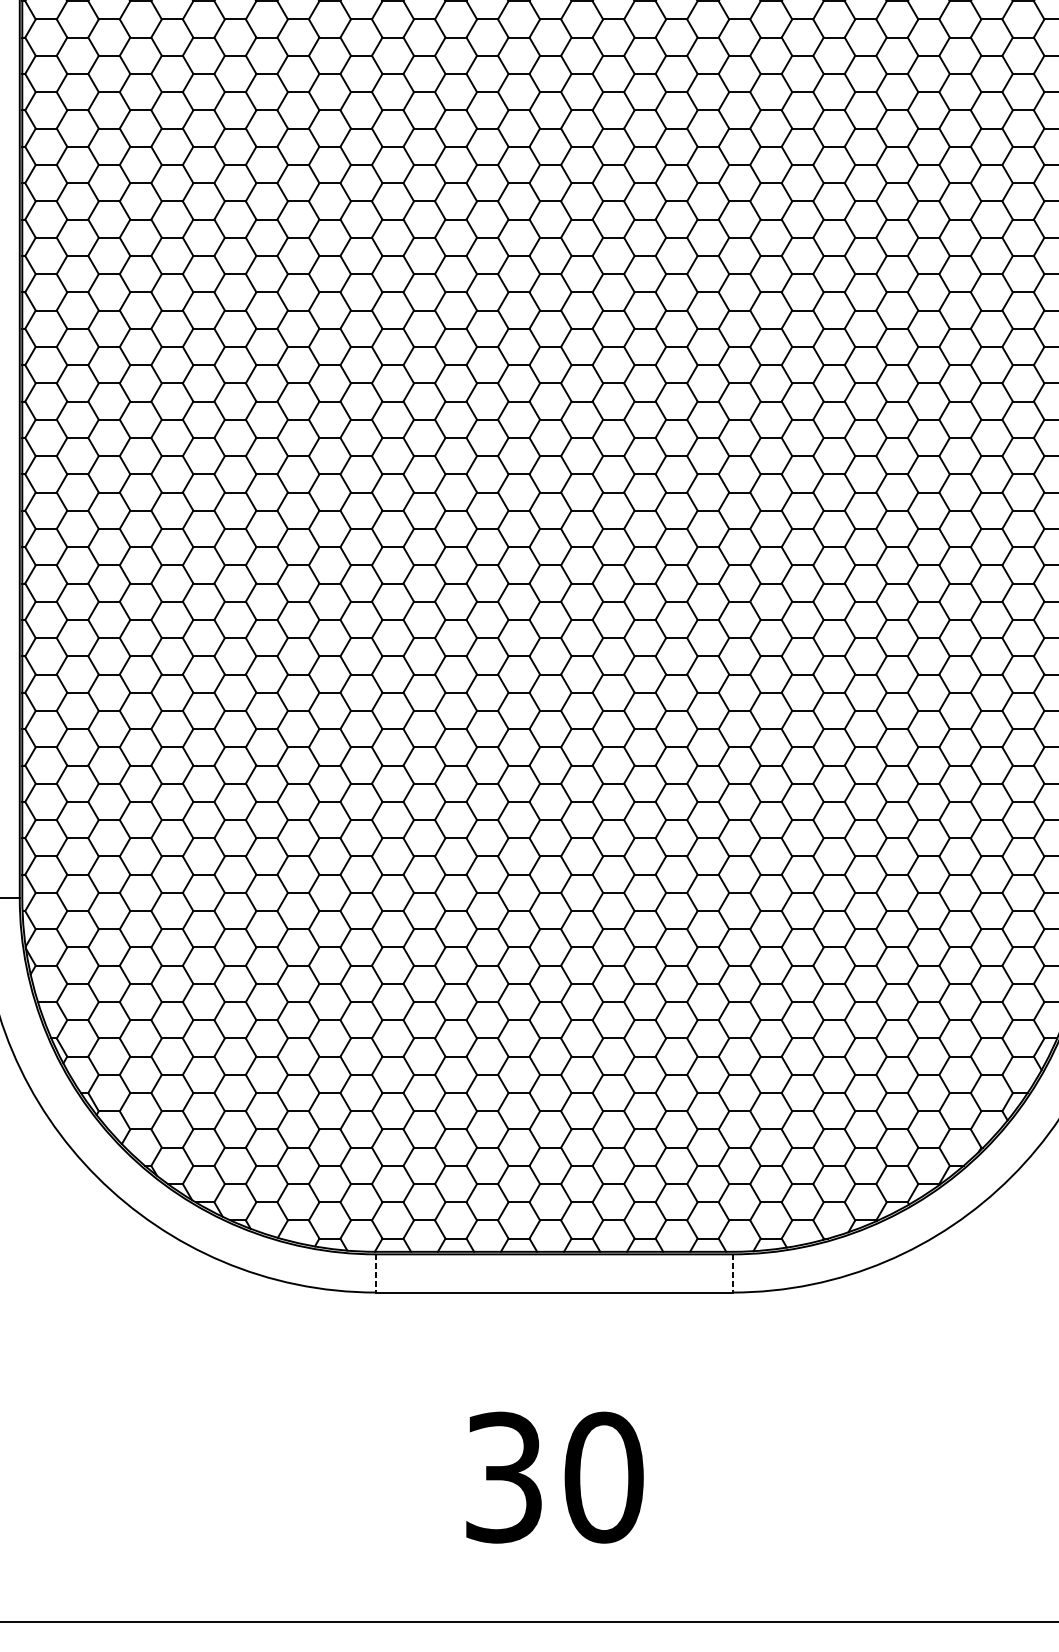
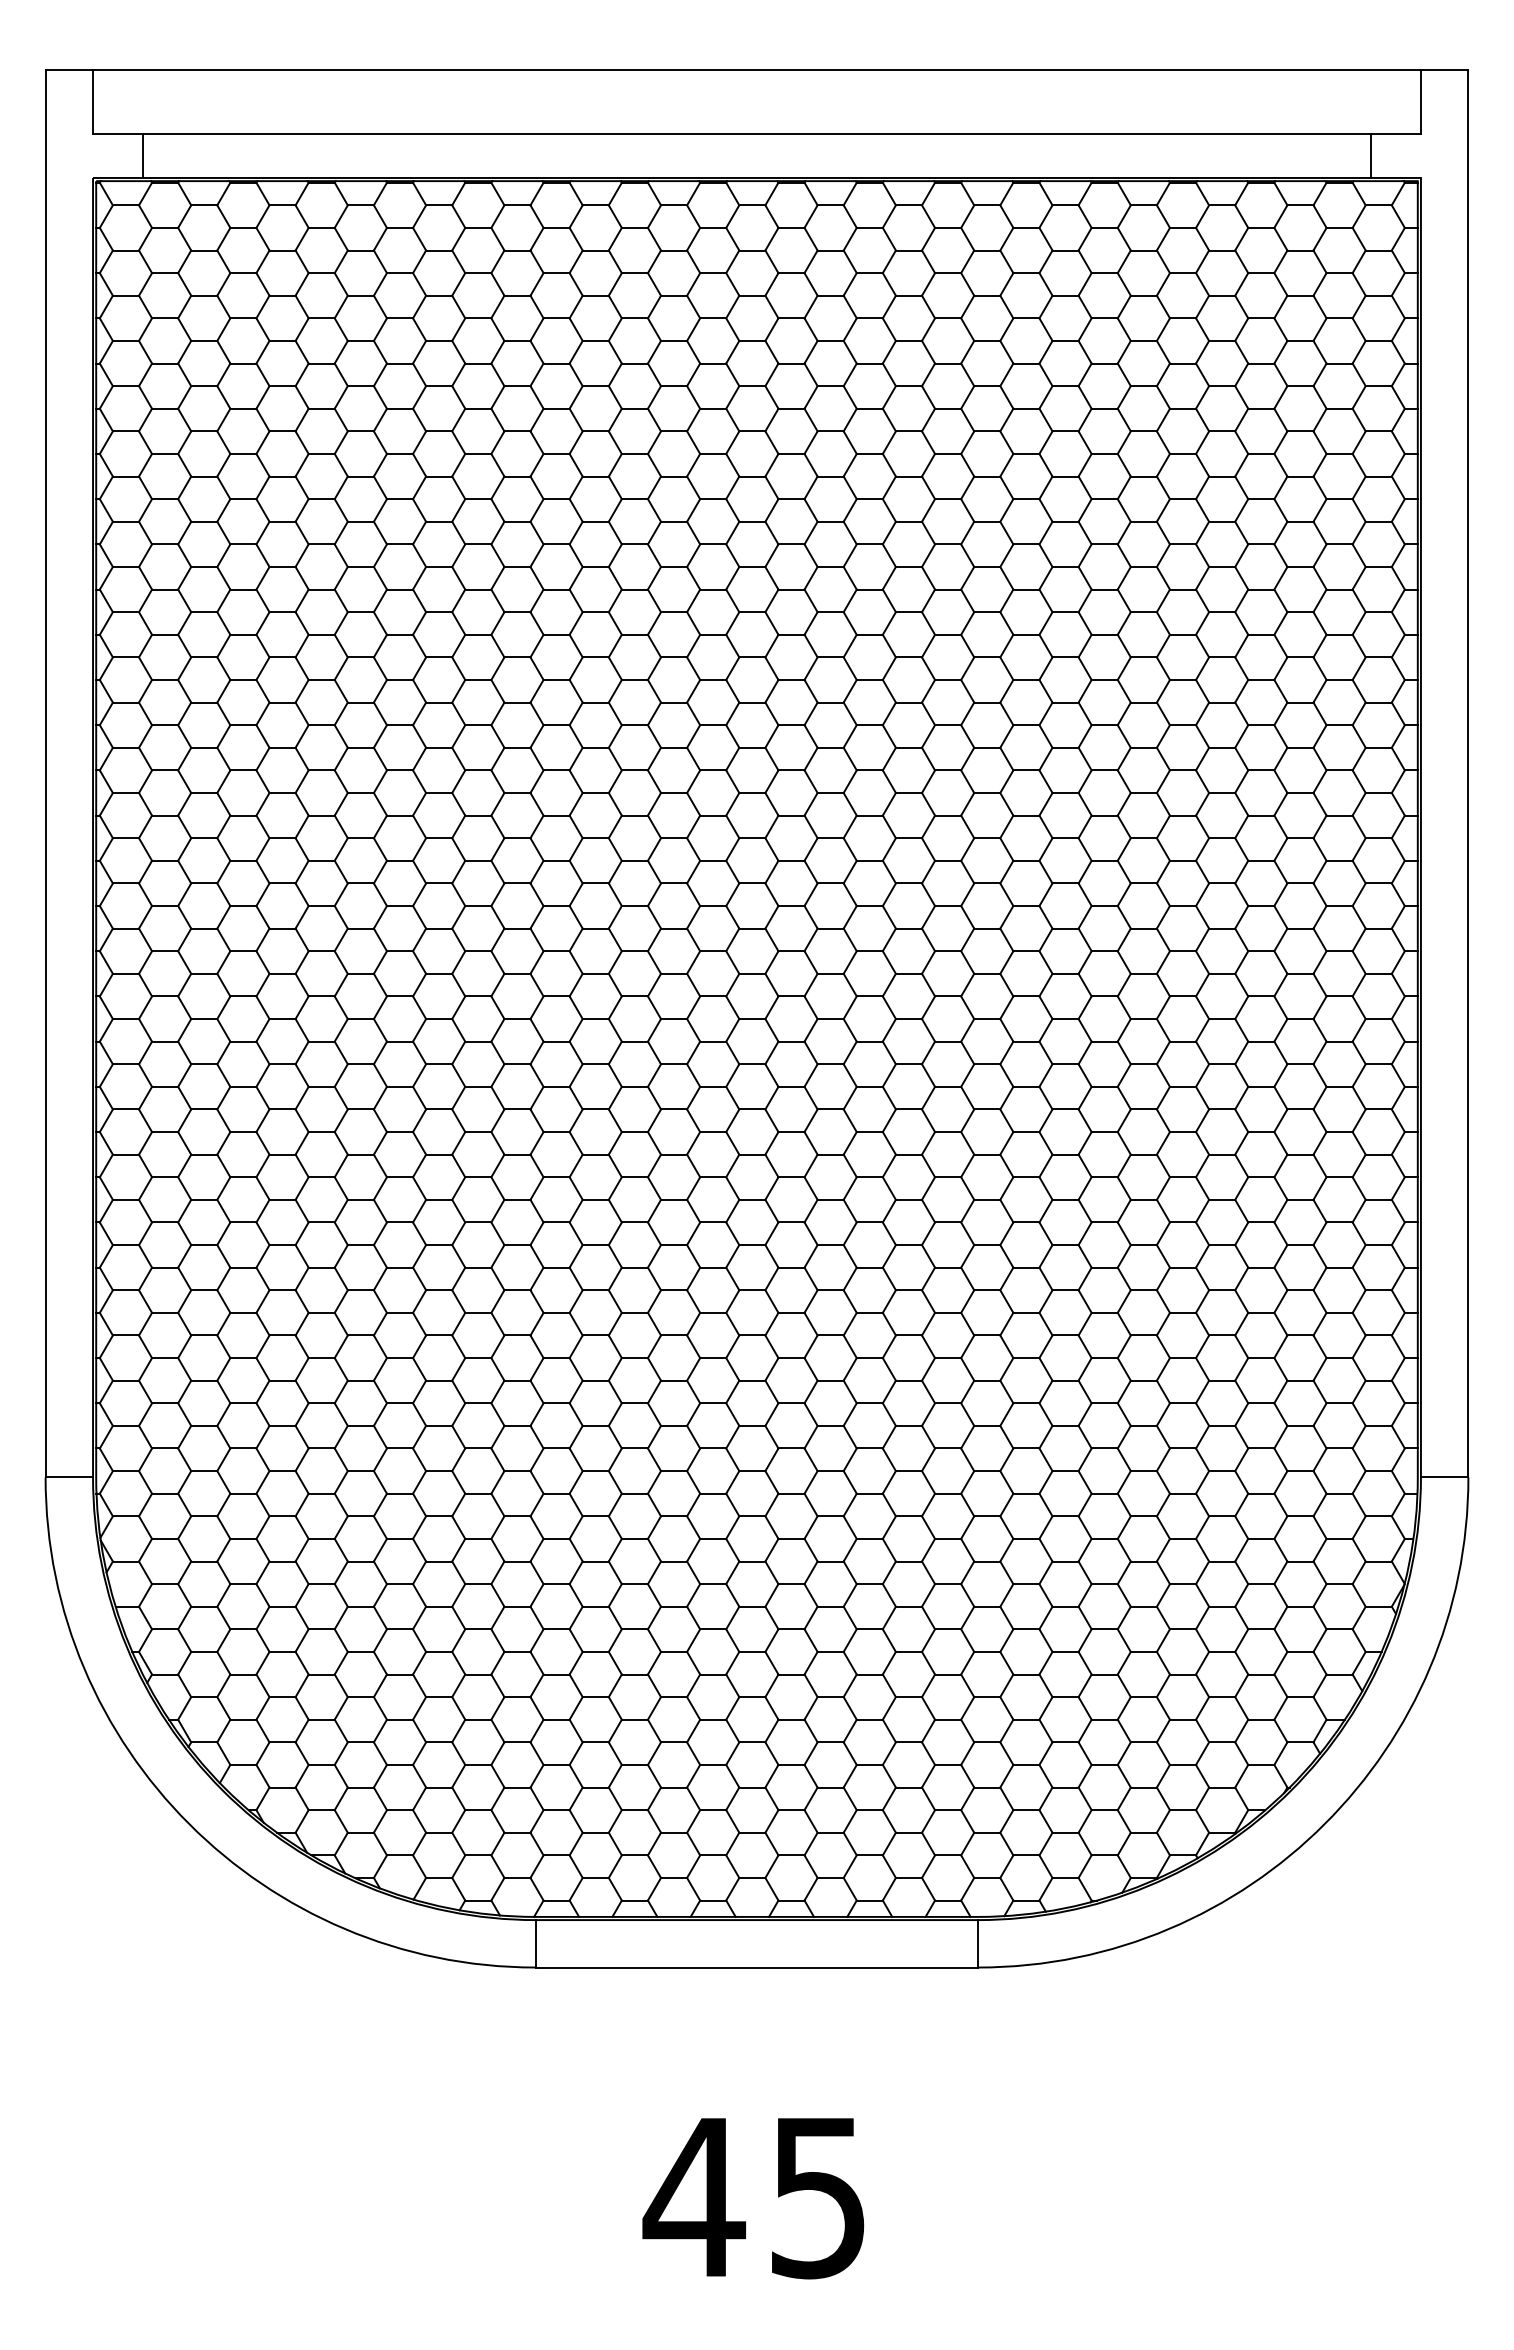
line: (375, 1273) -> (535, 1943), dashed -> solid
line: (732, 1273) -> (978, 1943), dashed -> solid
text: (553, 1477) -> (755, 2197), 30 -> 45

